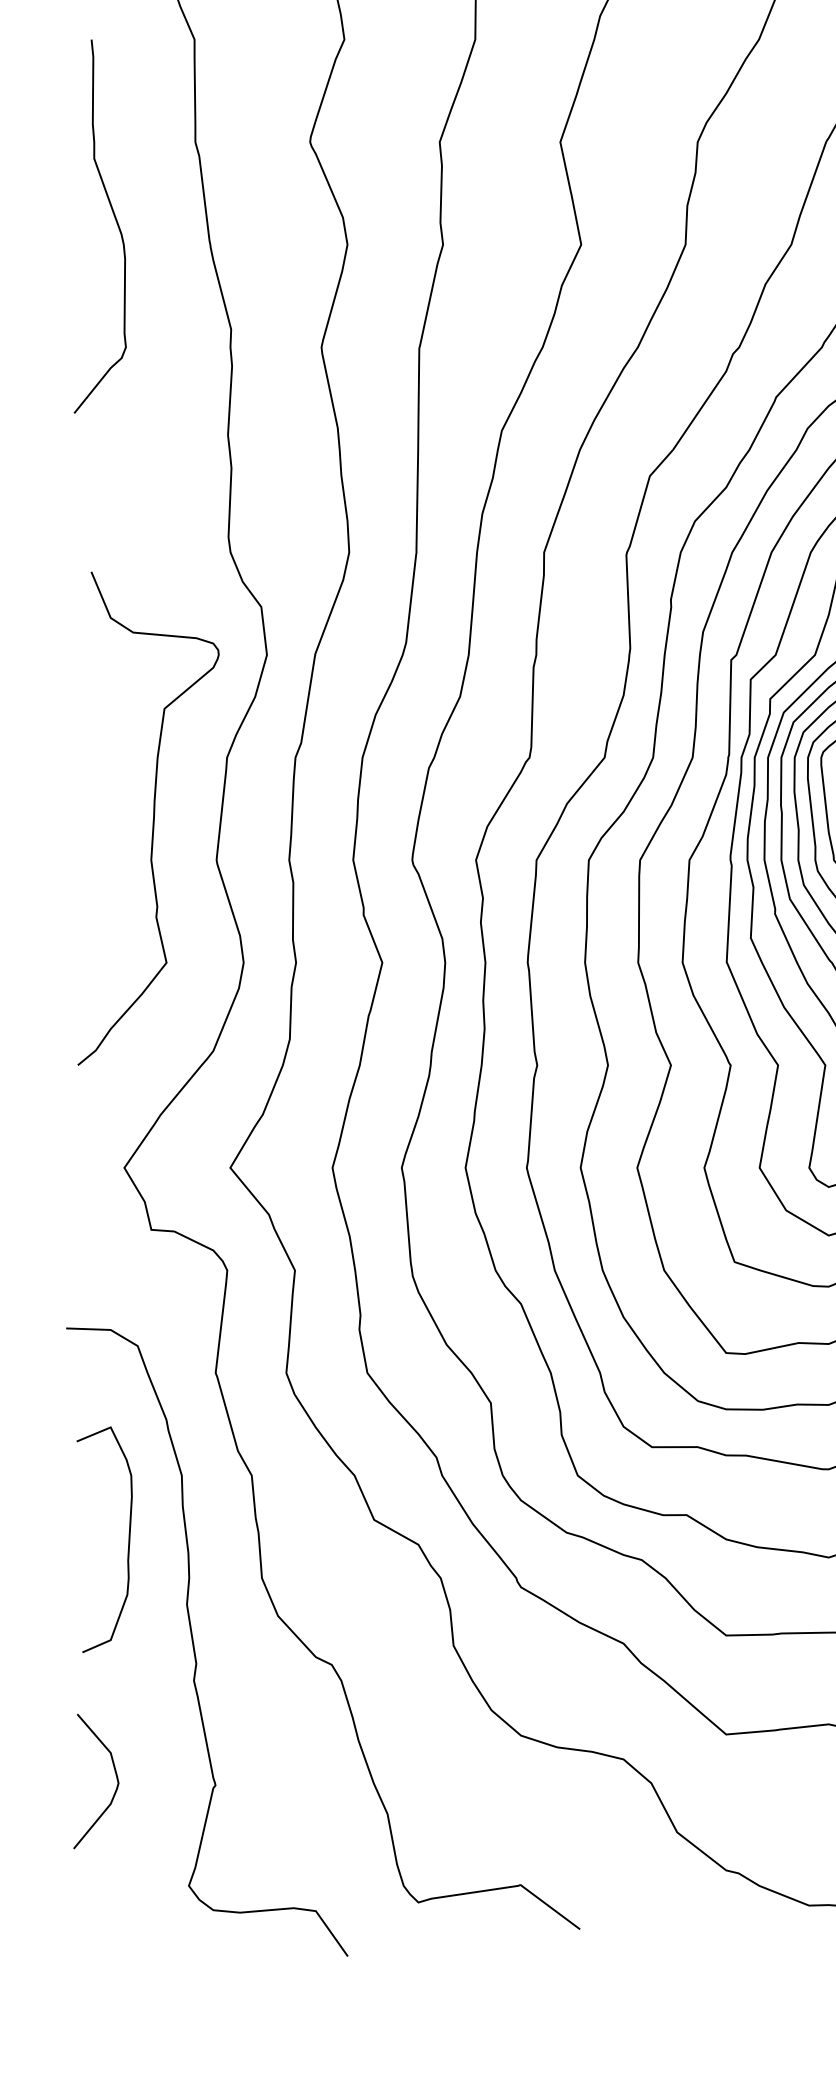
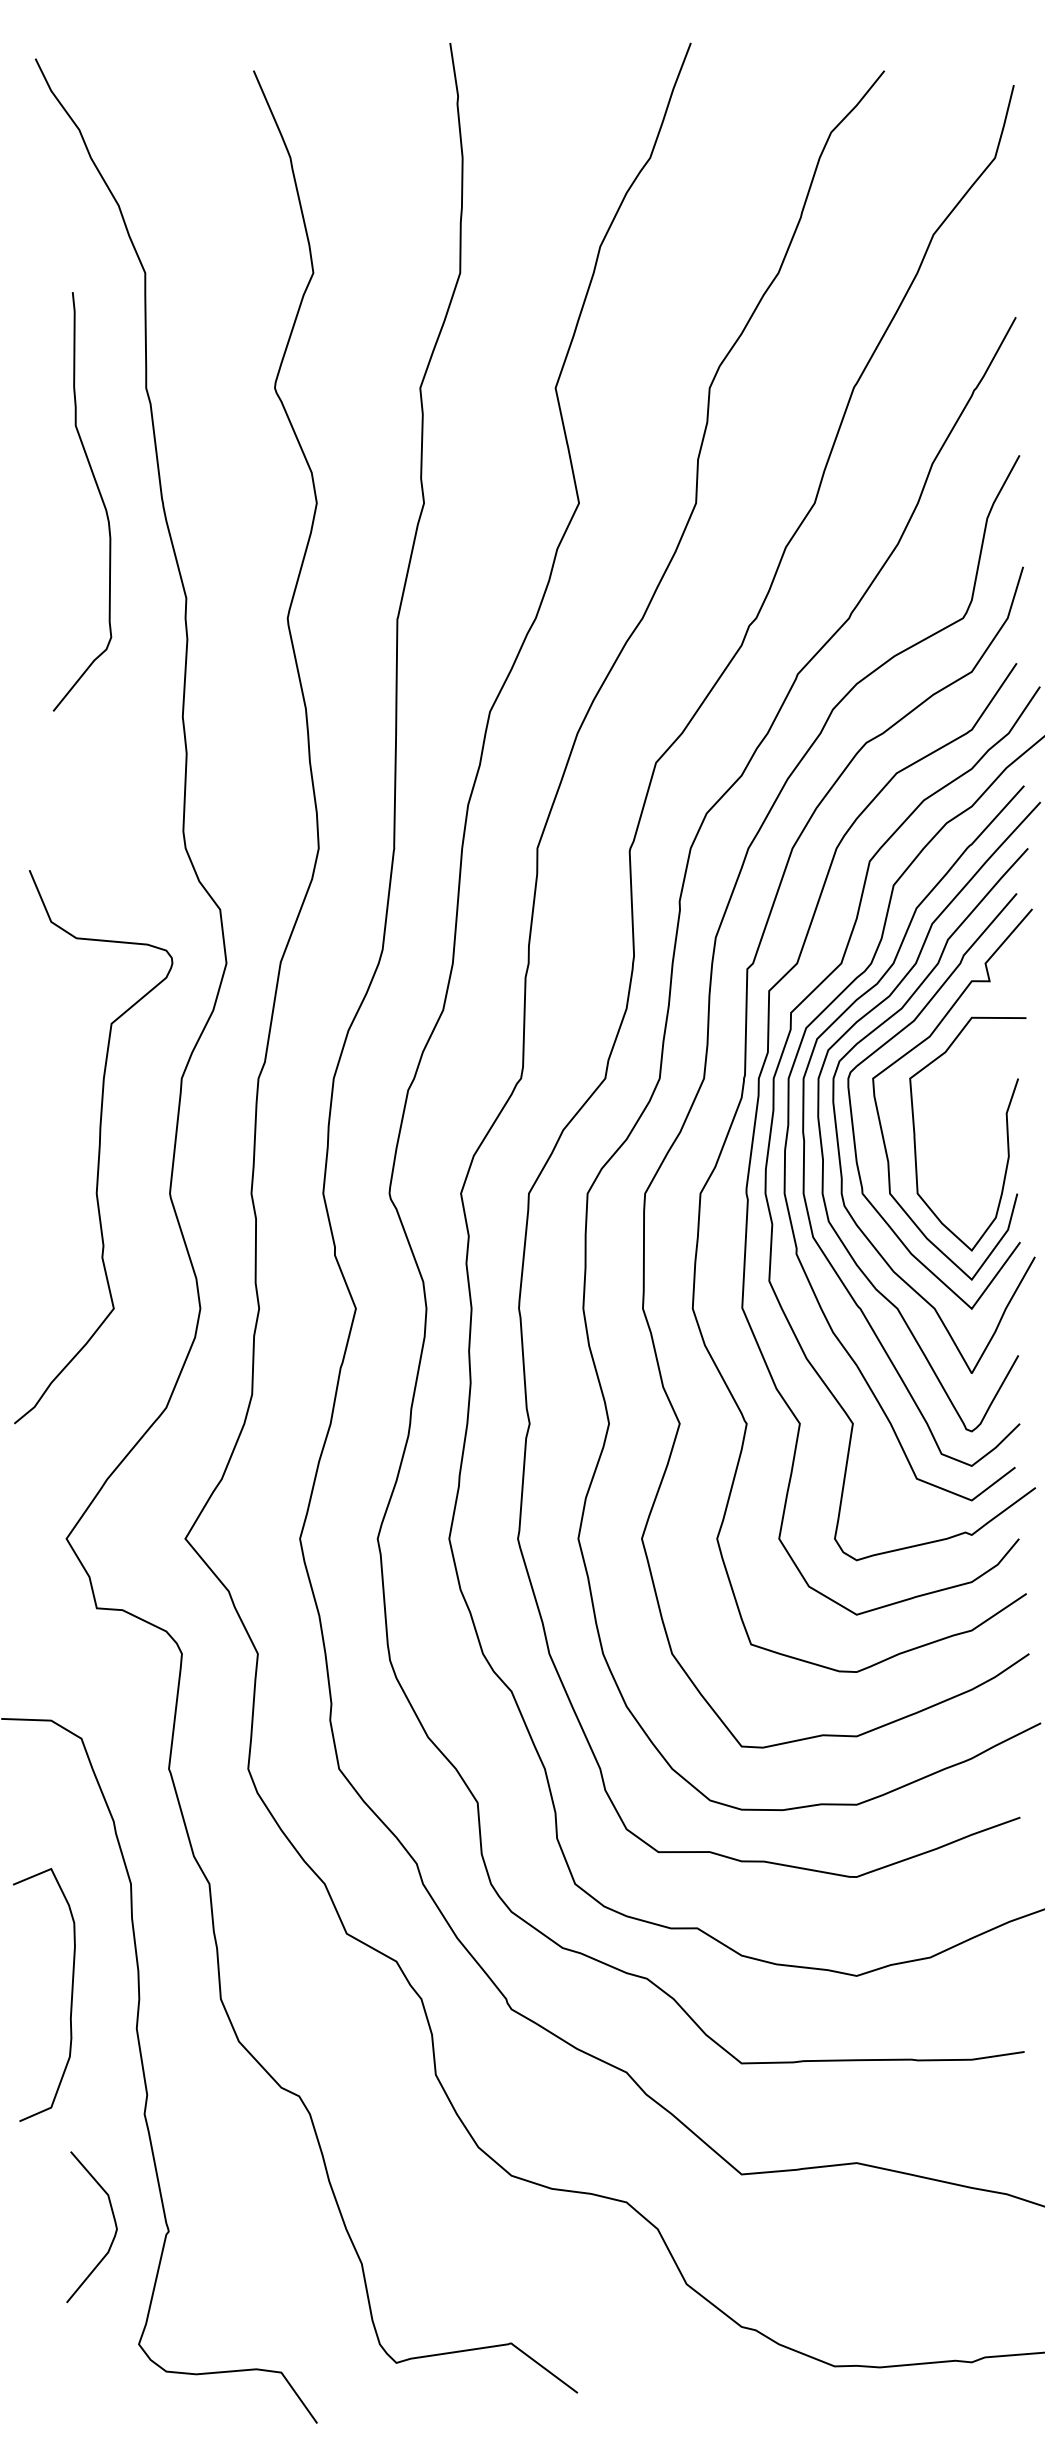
curve: (115, 220) -> (99, 495), moved
curve: (127, 1545) -> (70, 2001), moved
curve: (116, 1778) -> (114, 2223), moved

